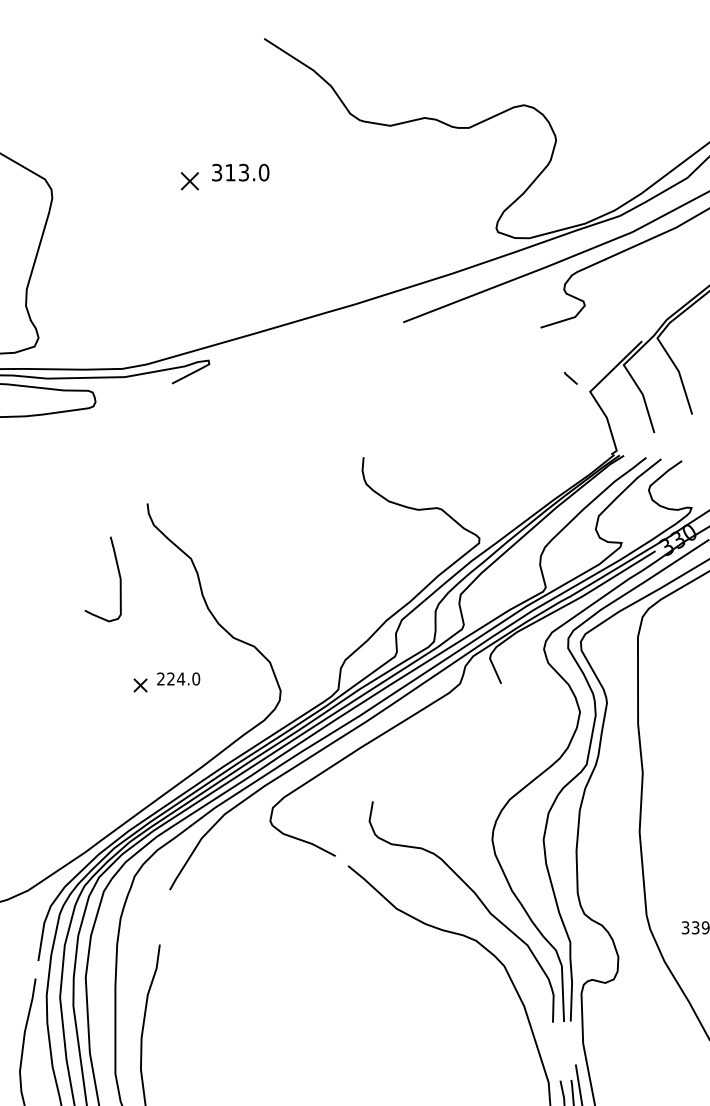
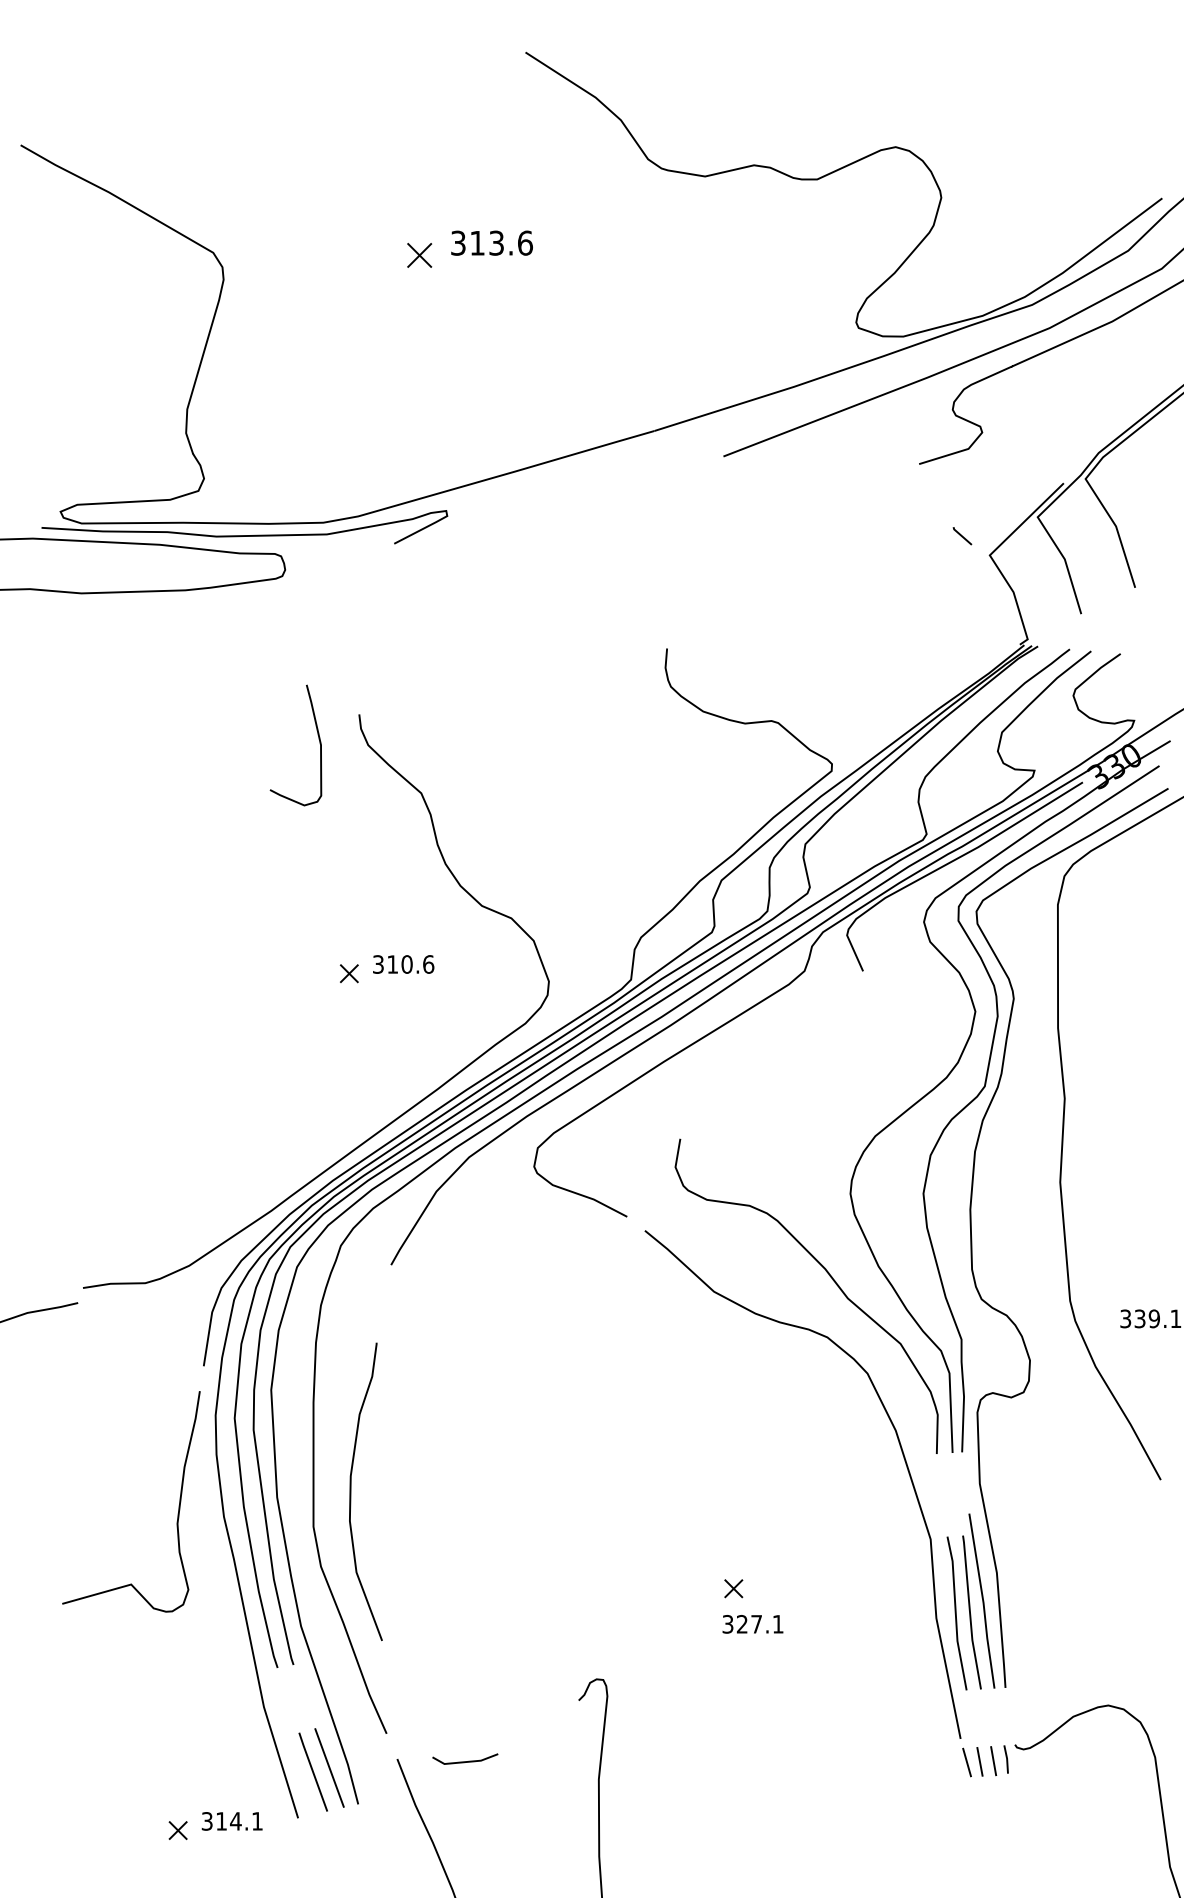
text: (263, 172) -> (524, 242), 313.0 -> 313.6
curve: (118, 575) -> (318, 739), moved
text: (178, 679) -> (403, 964), 224.0 -> 310.6

